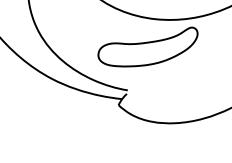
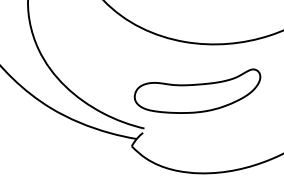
part: (147, 46) -> (196, 89), moved

